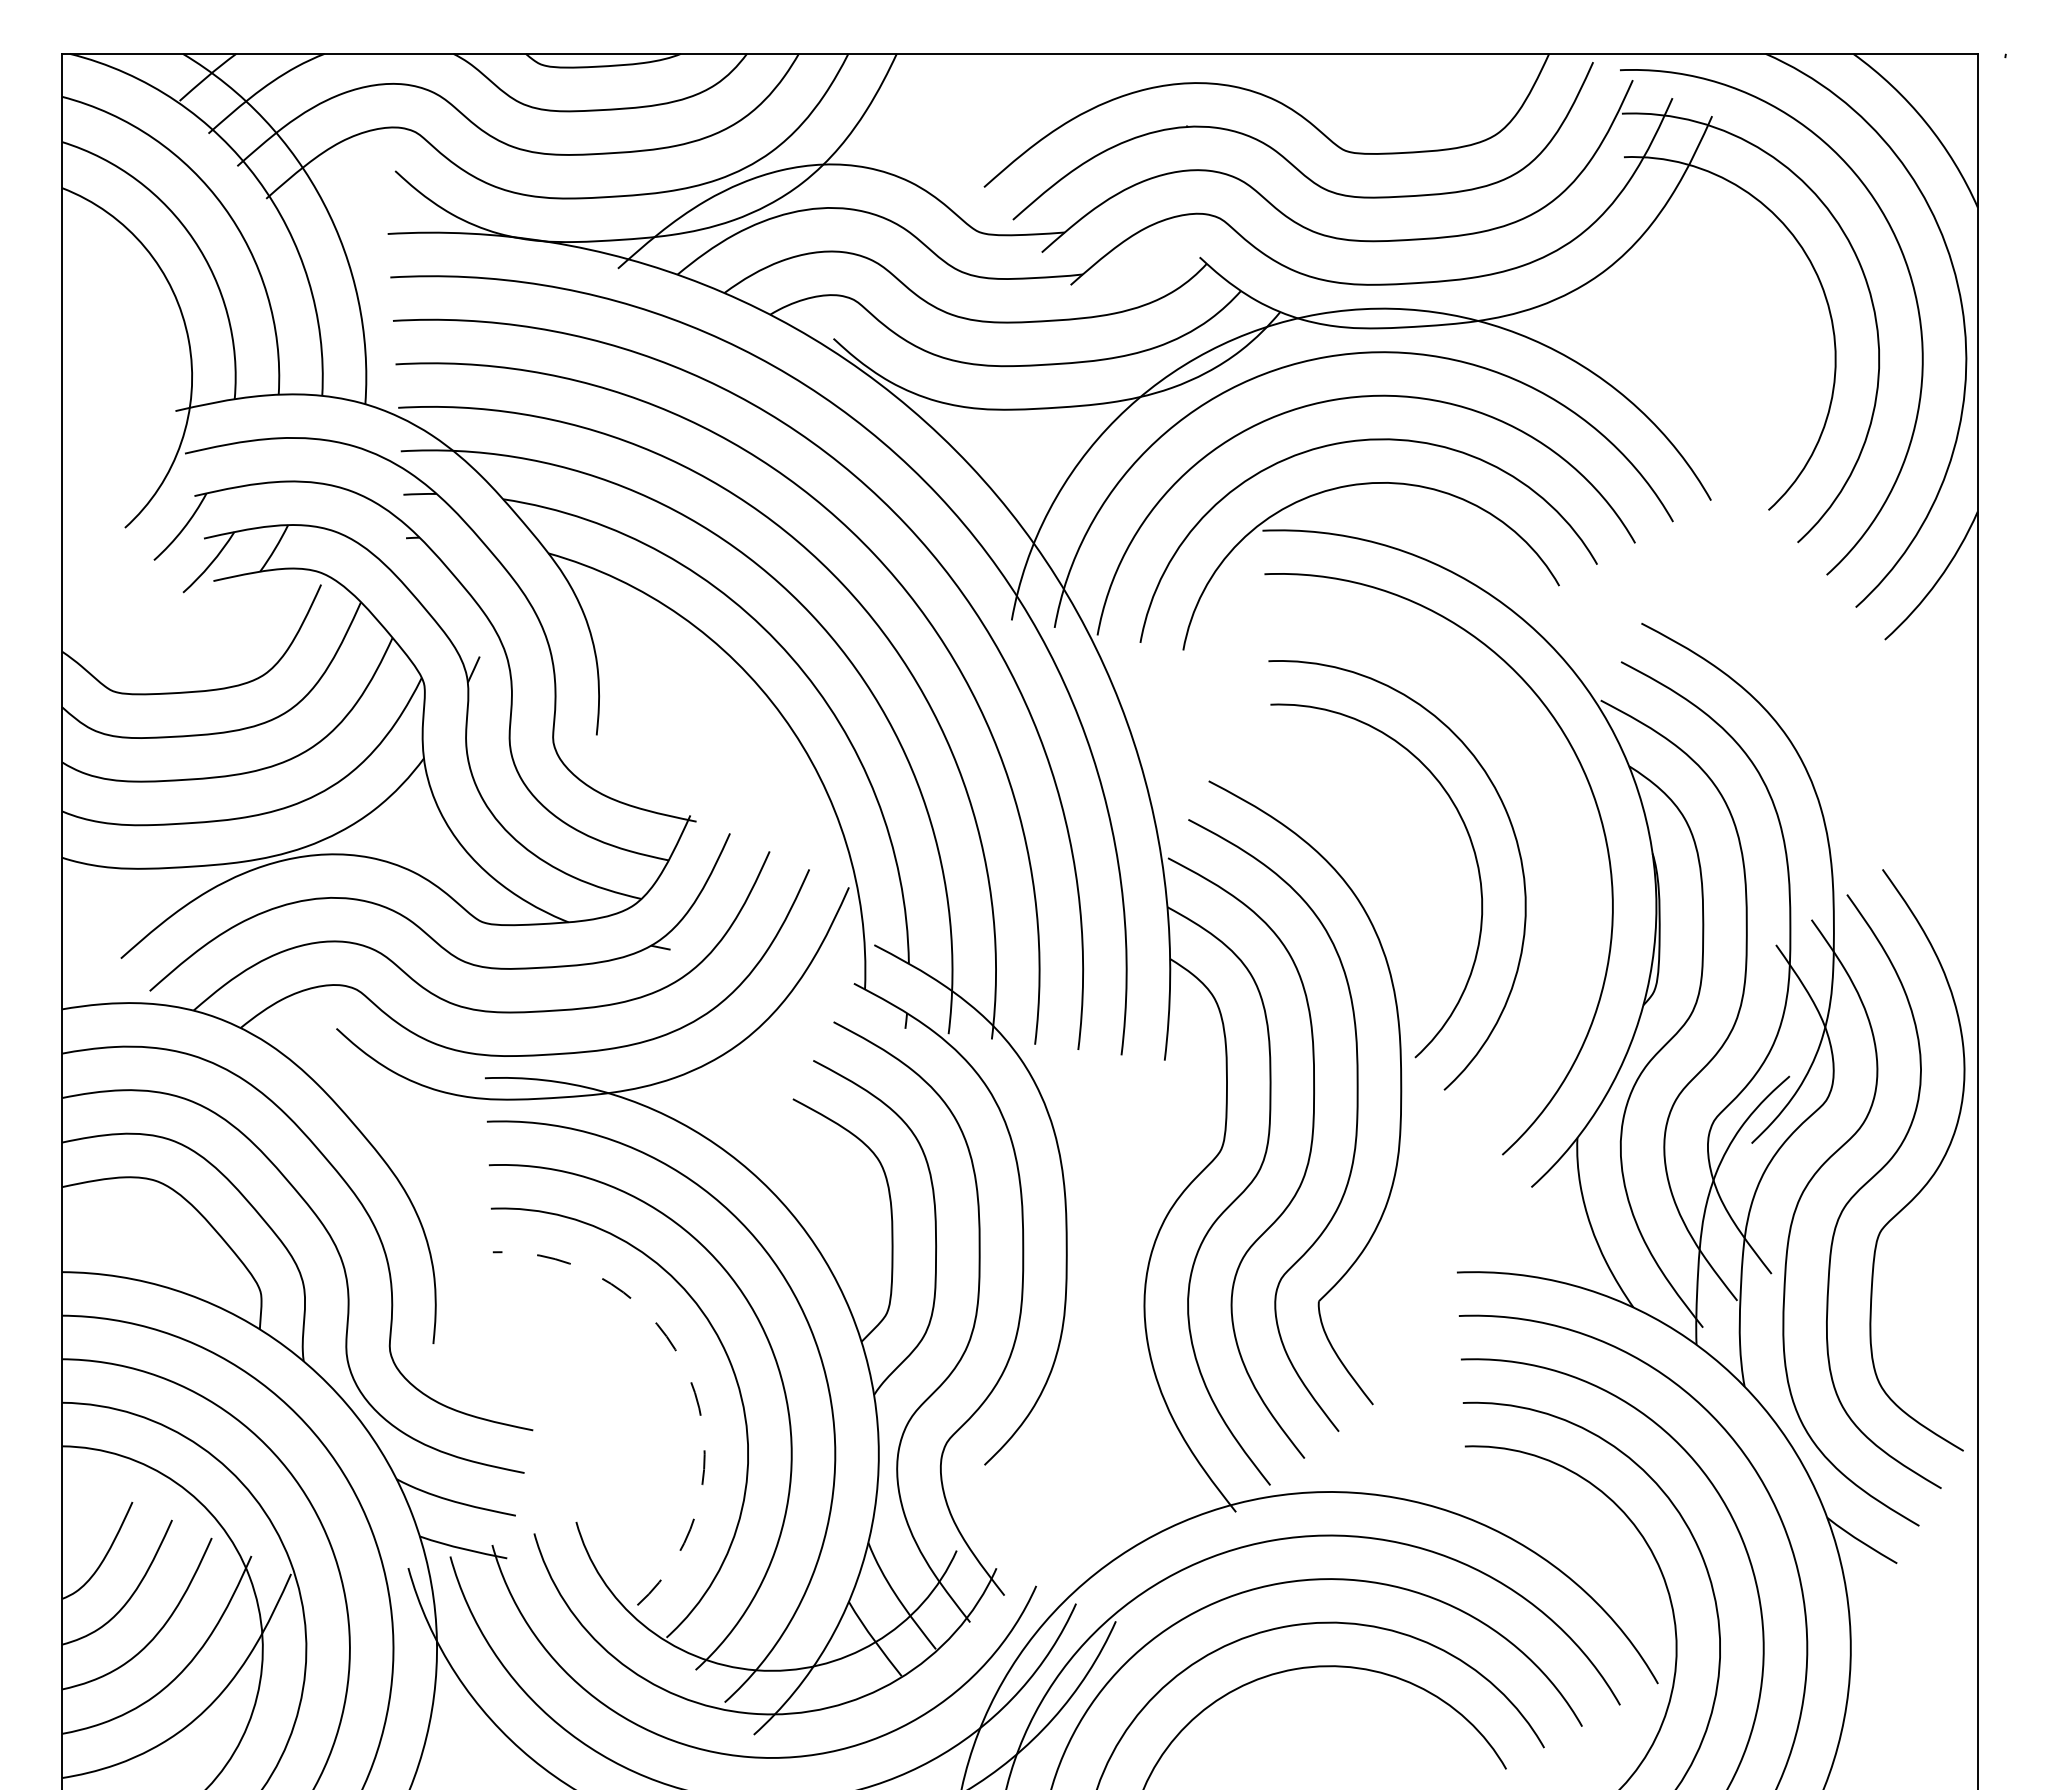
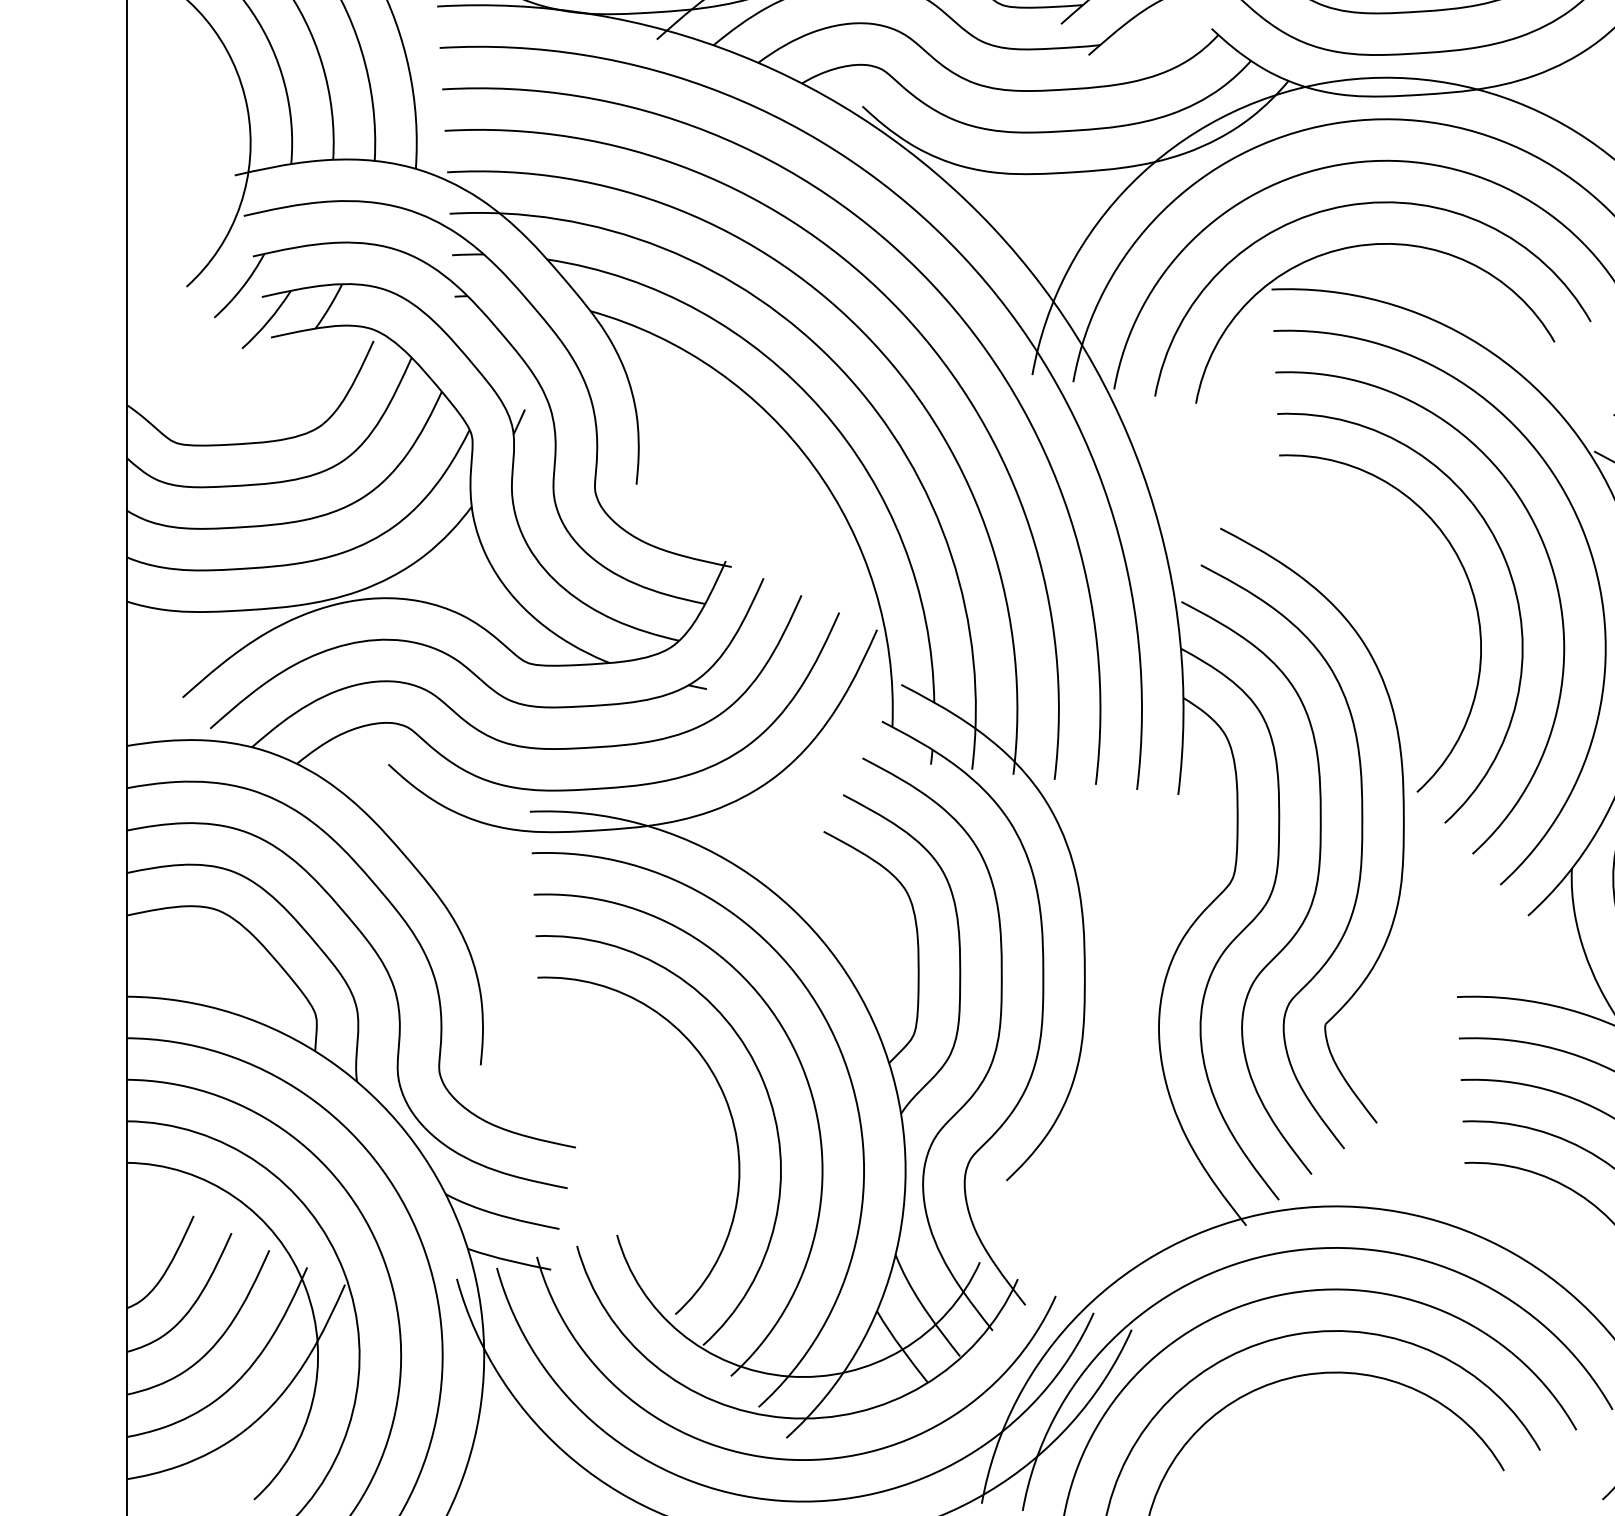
arc: (1558, 833) -> (1553, 578), added
arc: (689, 1377) -> (725, 1097), dashed -> solid

